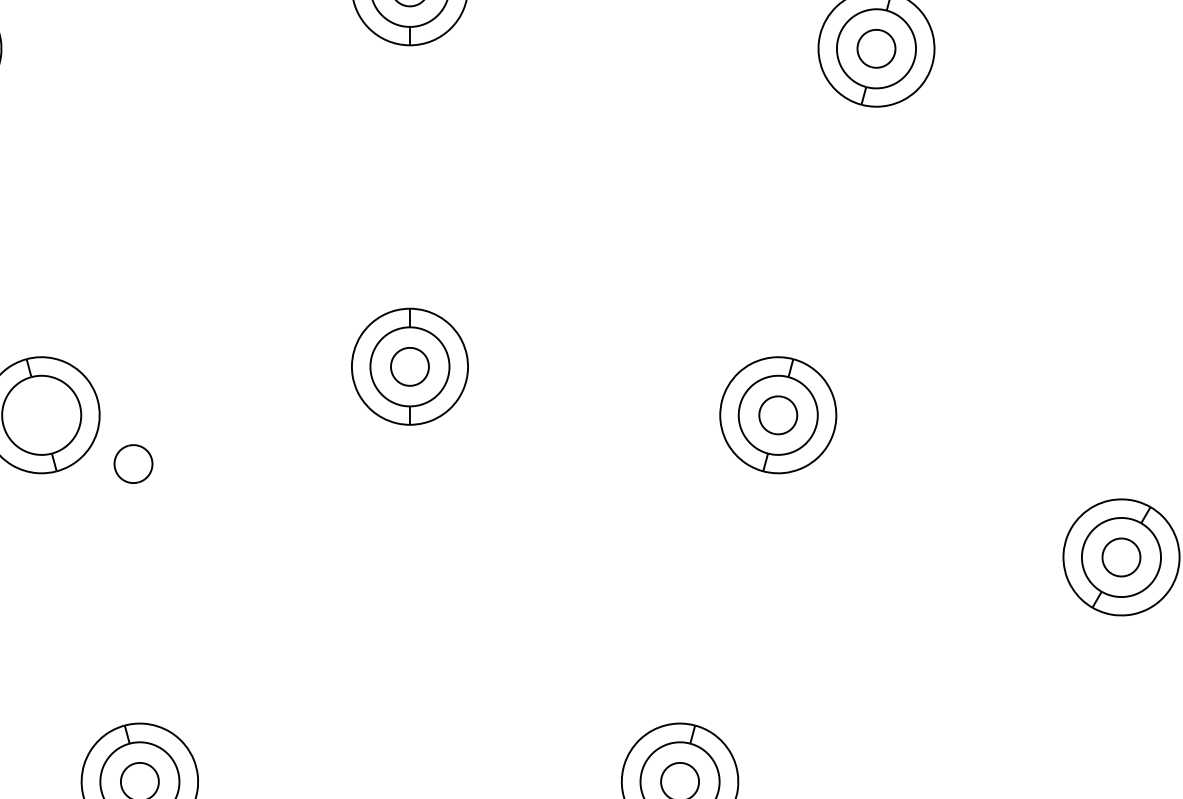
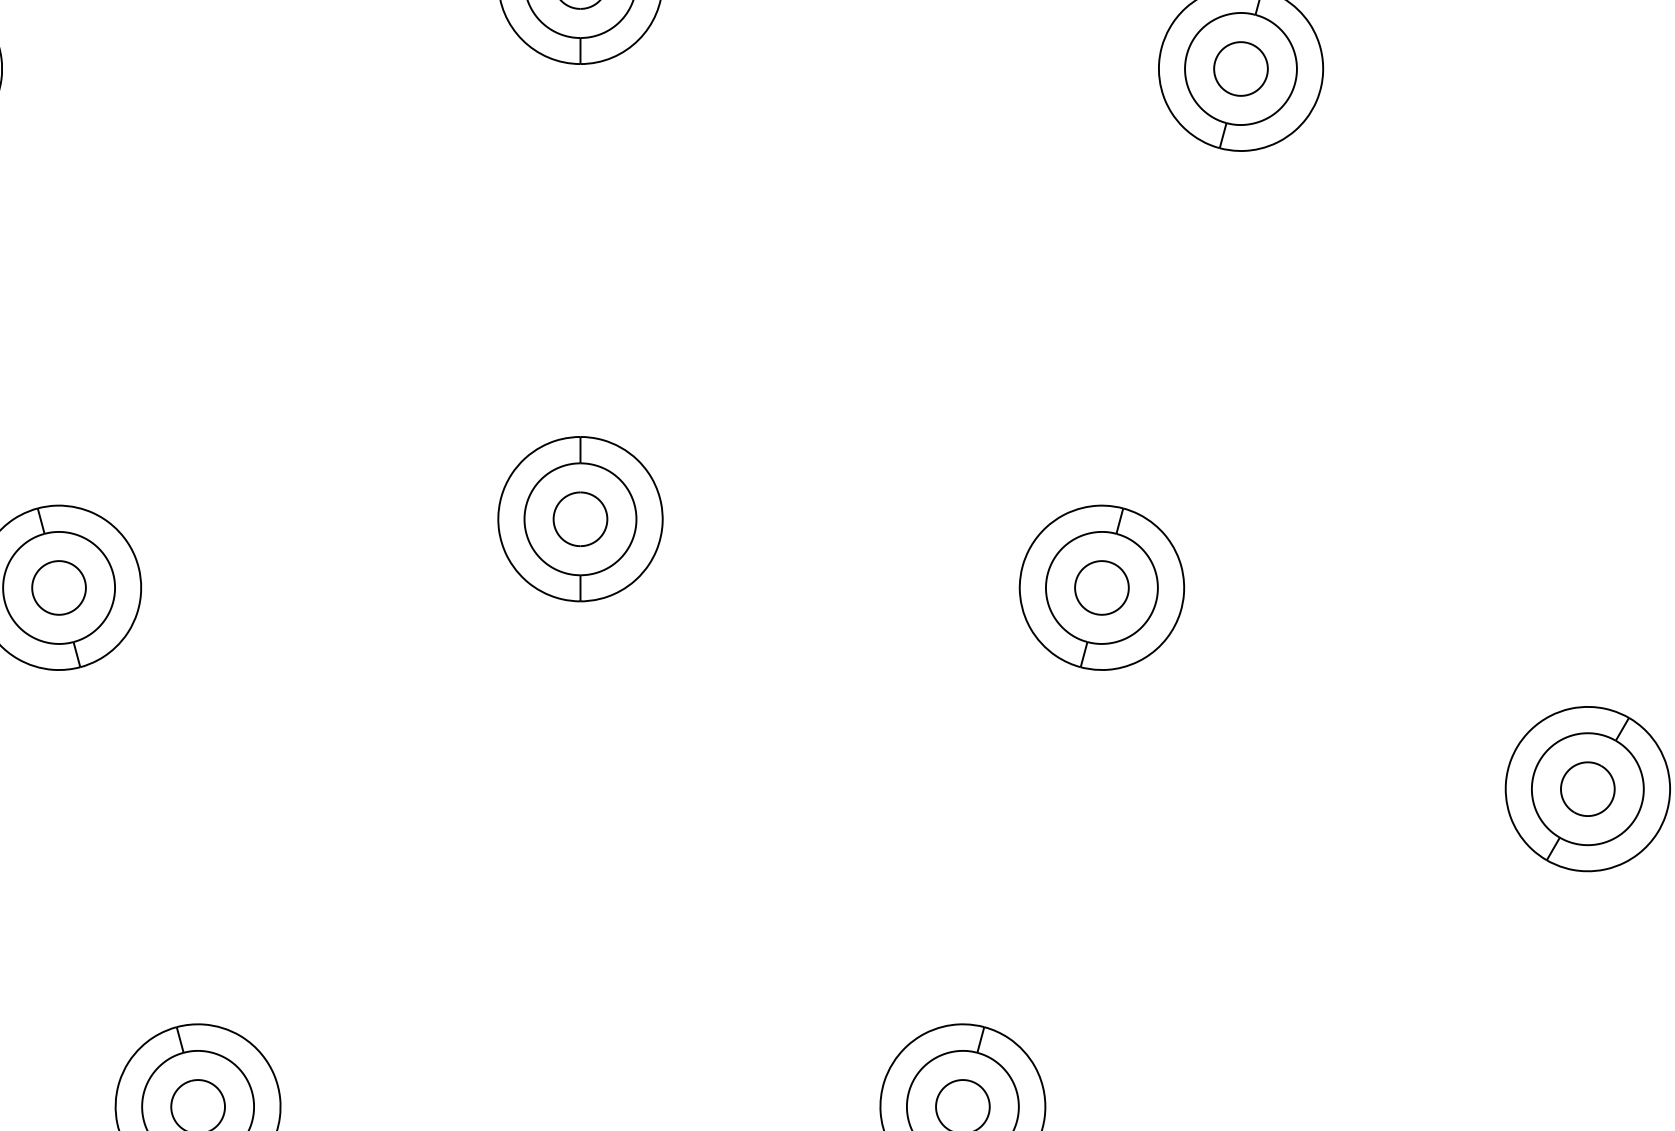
part: (133, 463) -> (58, 587), moved

